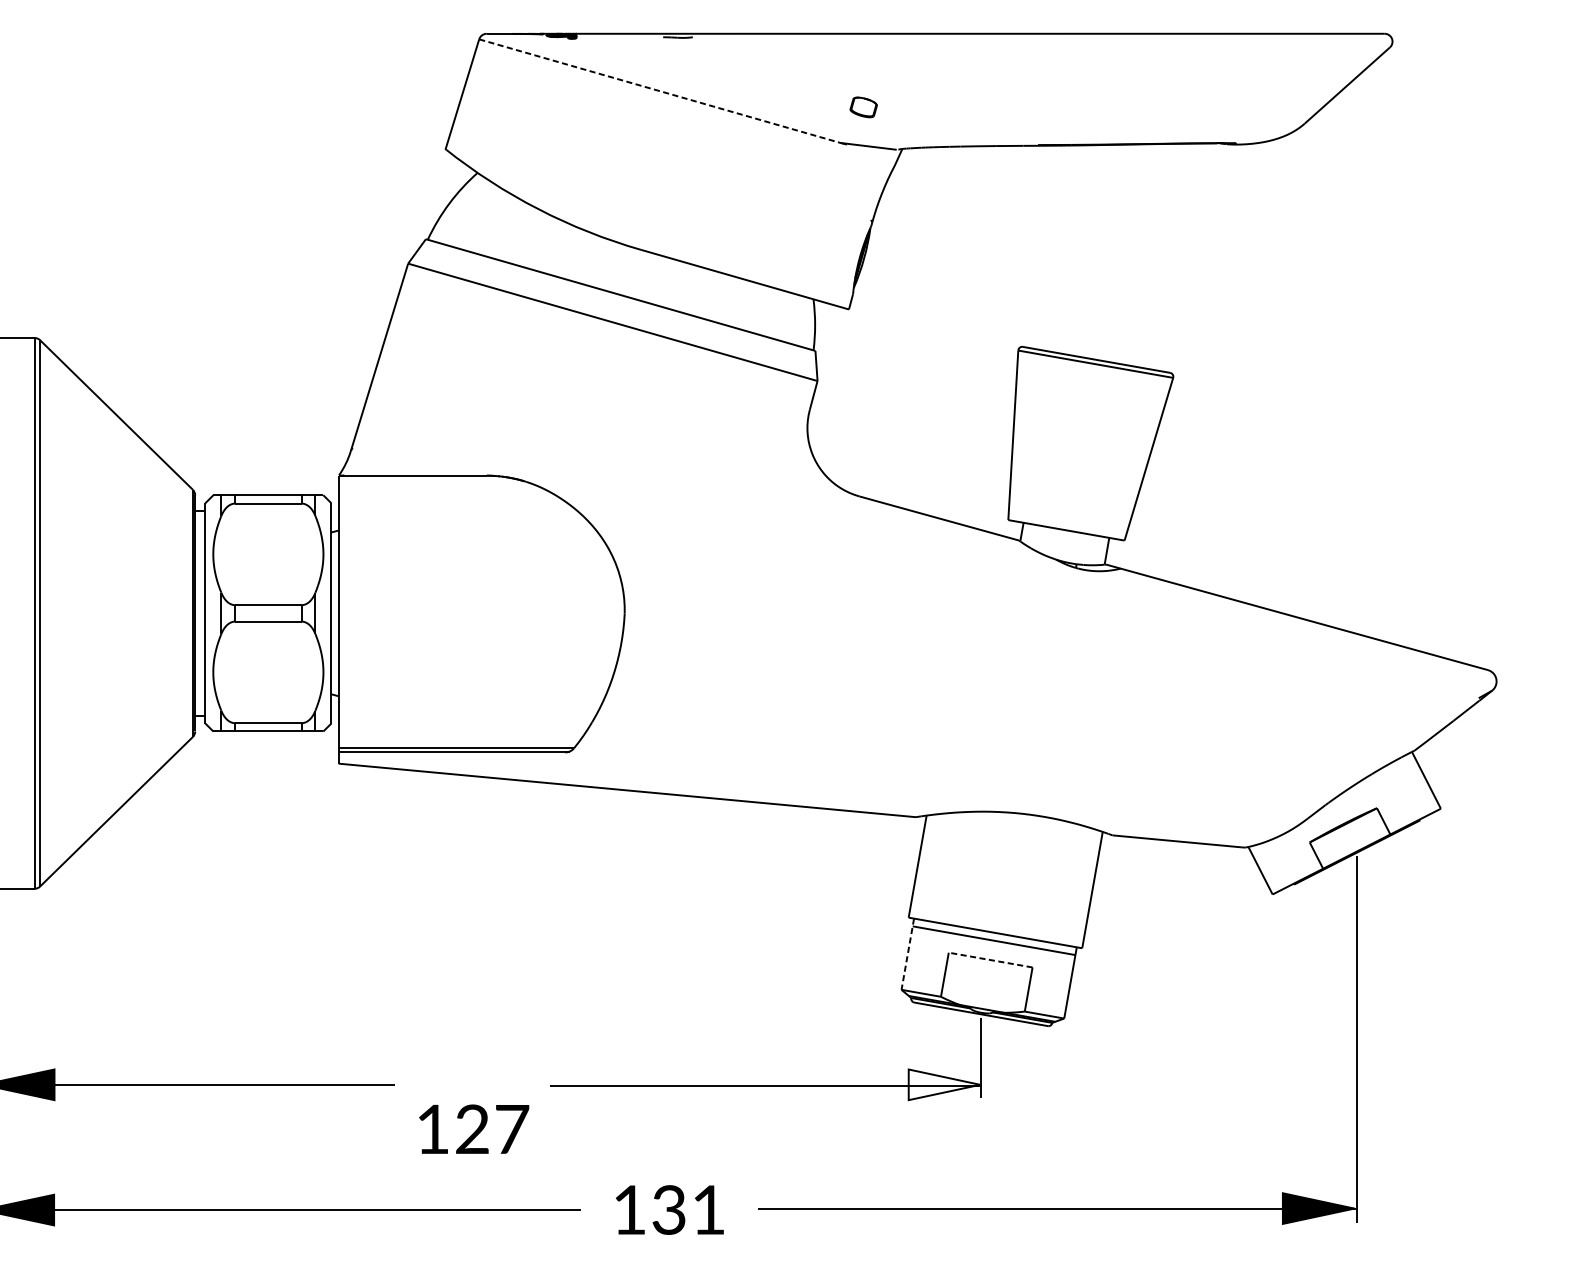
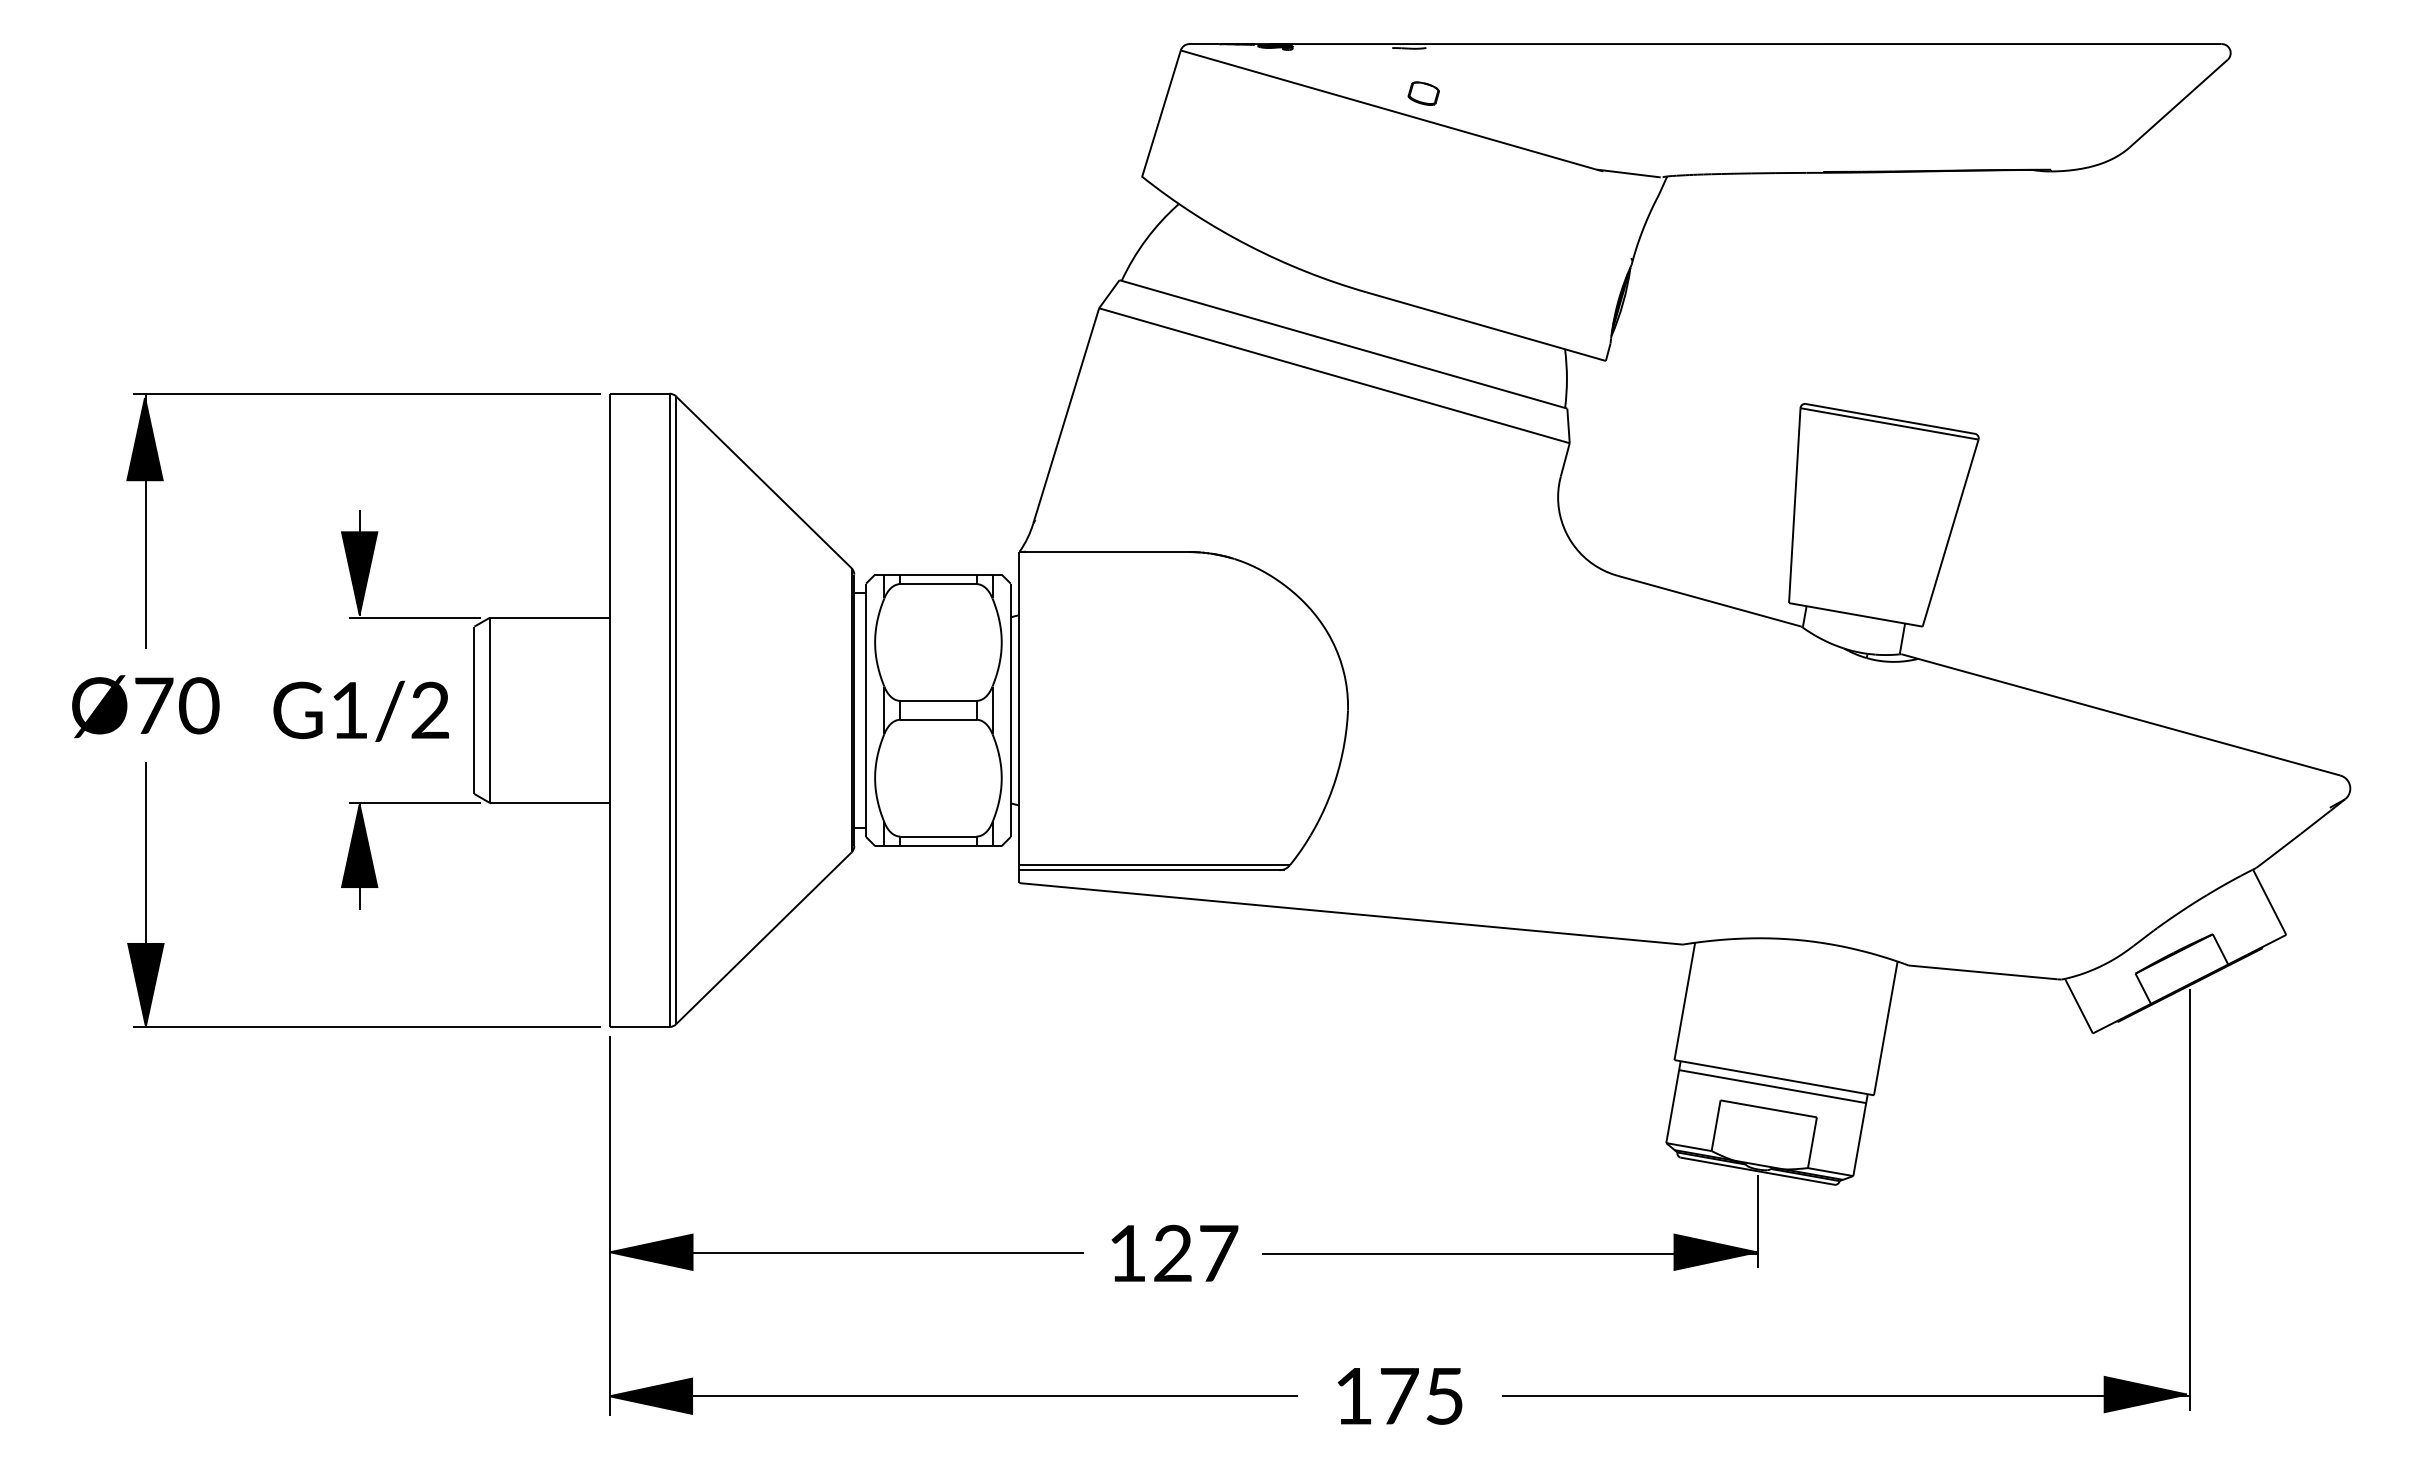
line: (661, 91) -> (1390, 110), dashed -> solid
part: (863, 107) -> (1423, 93), moved
line: (907, 954) -> (1673, 1102), dashed -> solid
line: (990, 959) -> (1768, 1108), dashed -> solid
fill: (944, 1084) -> (1715, 1251), added
text: (473, 1128) -> (1174, 1252), moved
text: (688, 1209) -> (1421, 1395), 131 -> 175

